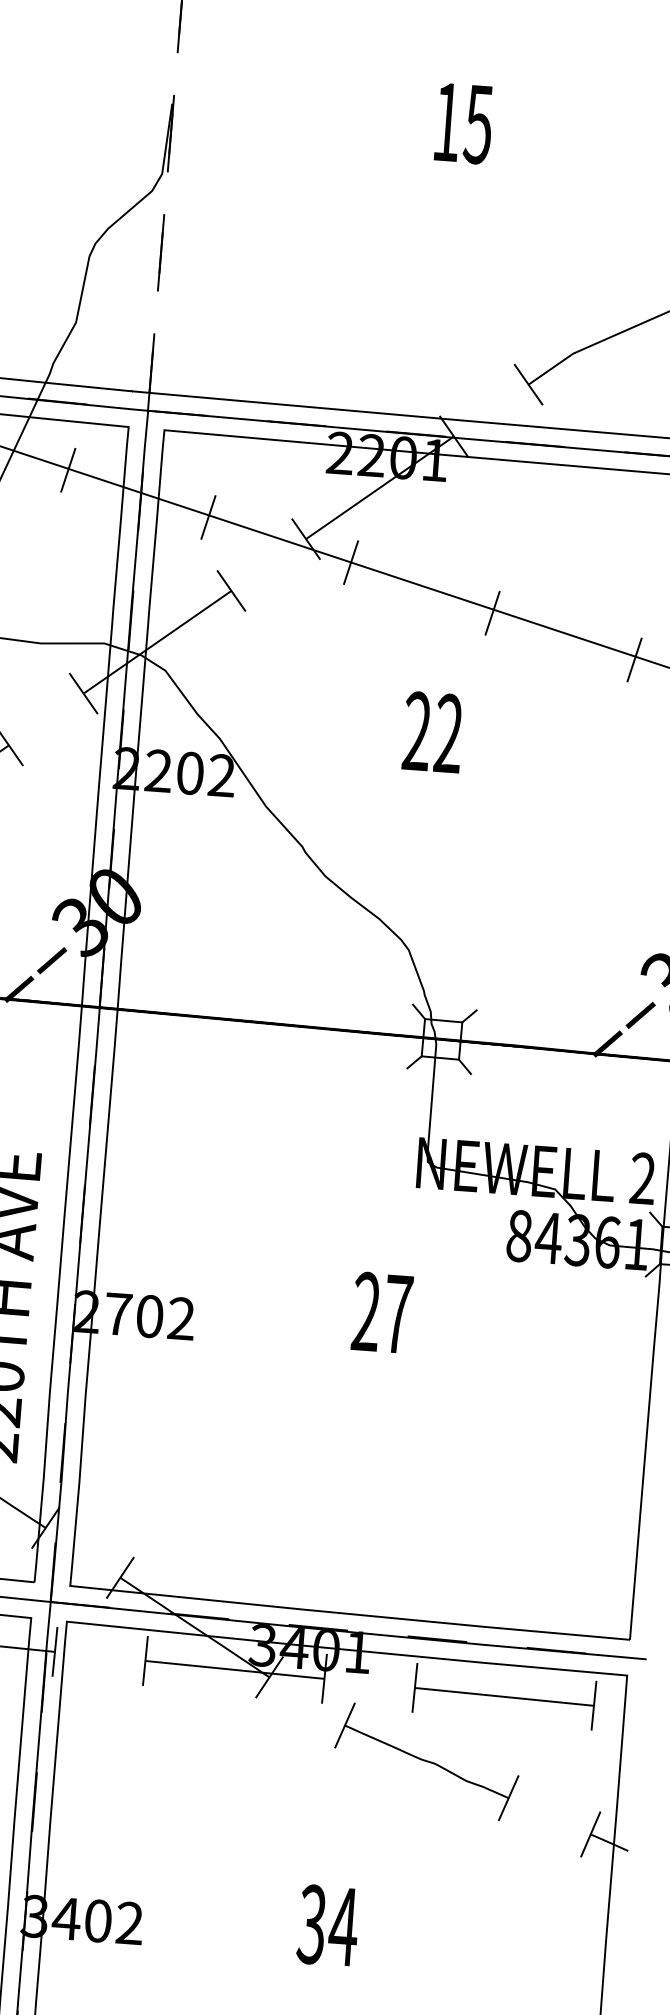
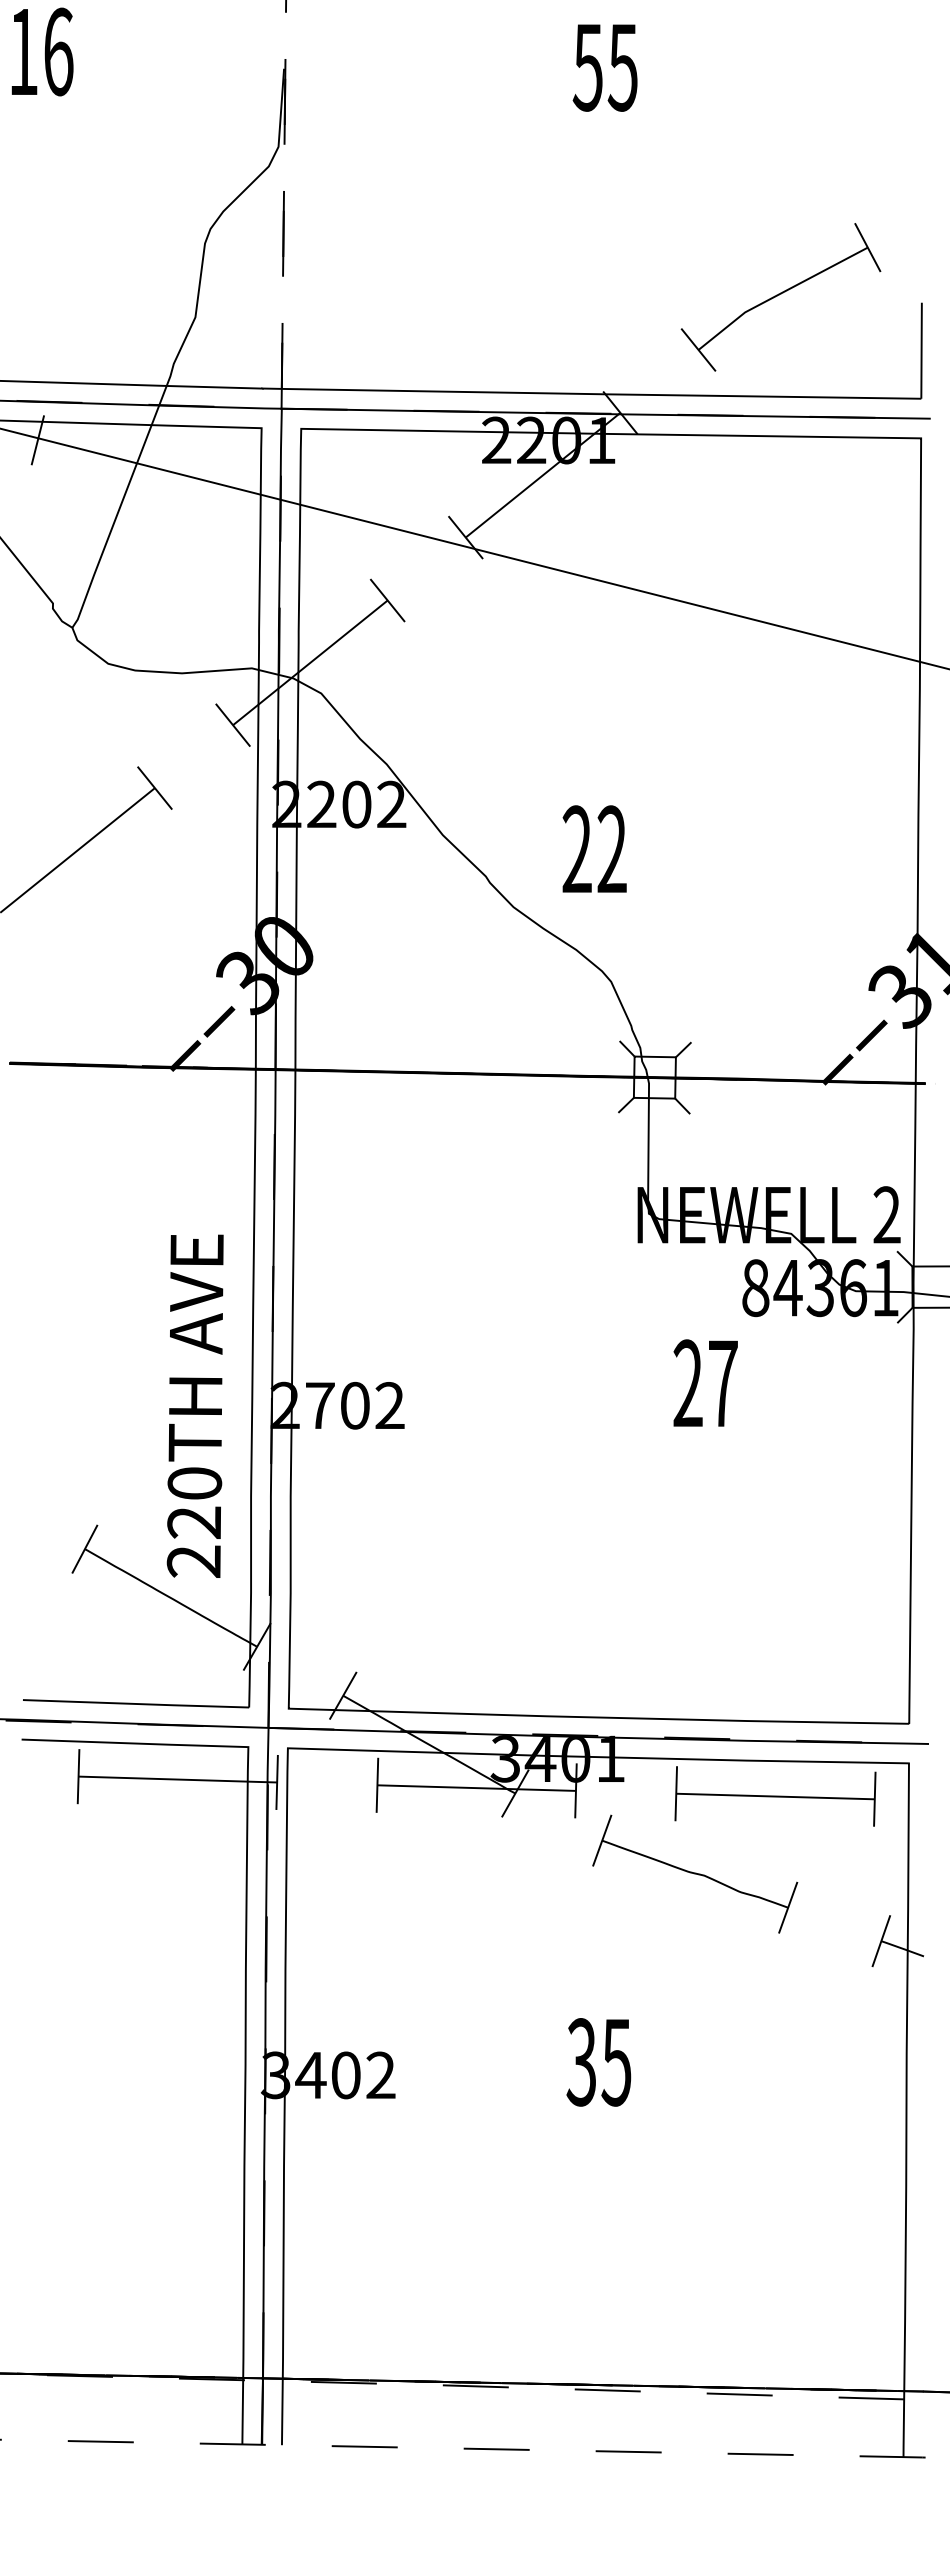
text: (446, 122) -> (587, 67), 15 -> 55
line: (68, 470) -> (198, 480), removed
line: (208, 517) -> (356, 521), removed
line: (351, 562) -> (517, 559), removed
line: (492, 613) -> (676, 604), removed
line: (634, 659) -> (836, 644), removed
text: (432, 731) -> (594, 848), moved
text: (382, 1312) -> (705, 1382), moved
text: (343, 1926) -> (616, 2062), 34 -> 35

